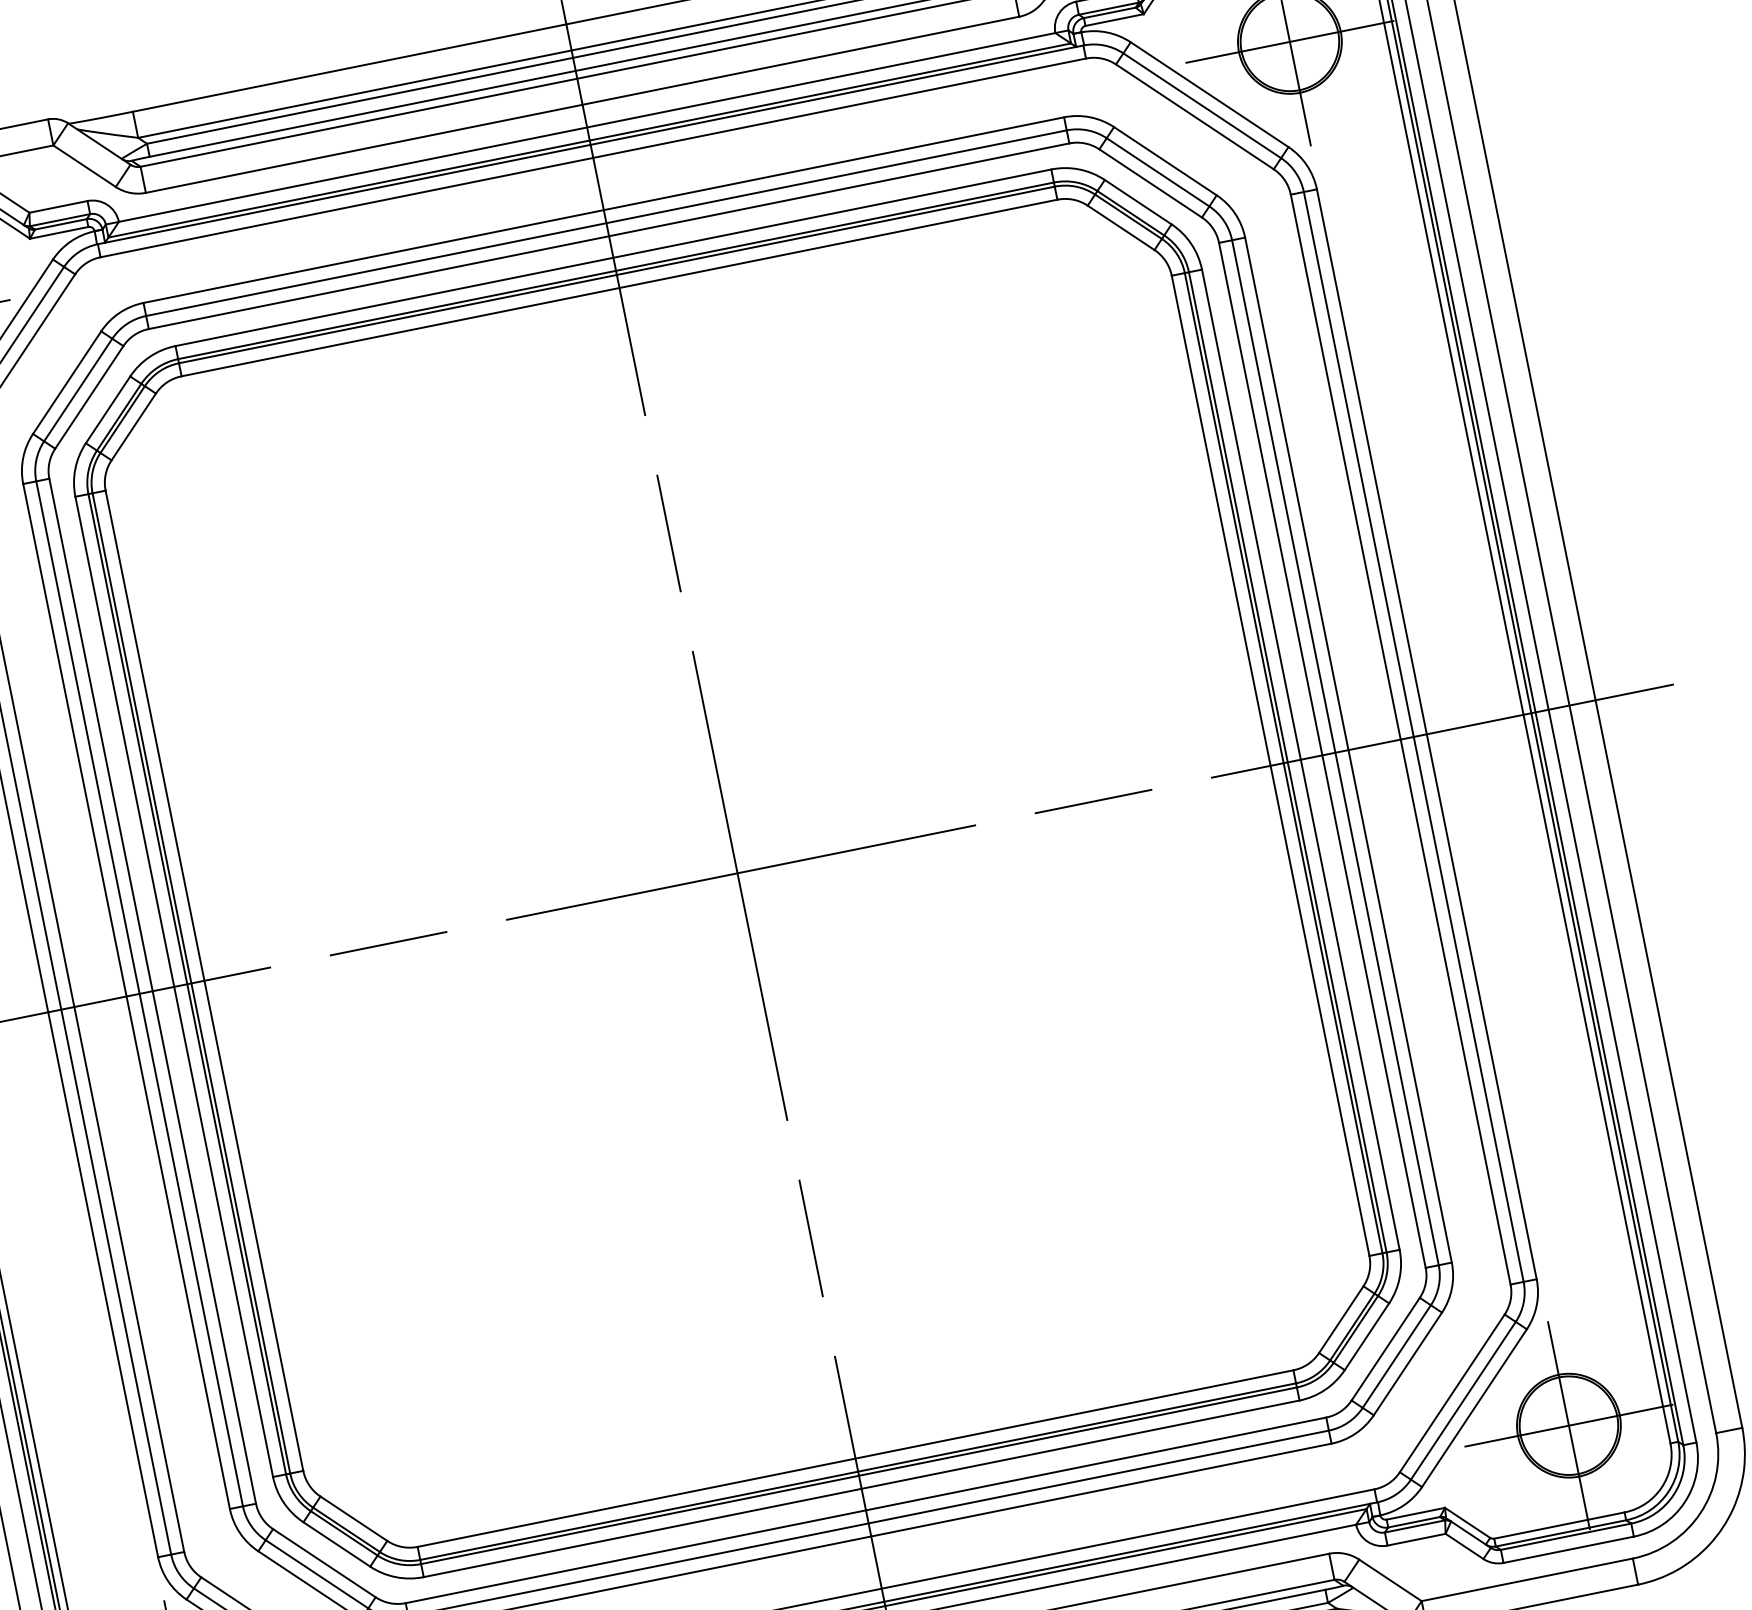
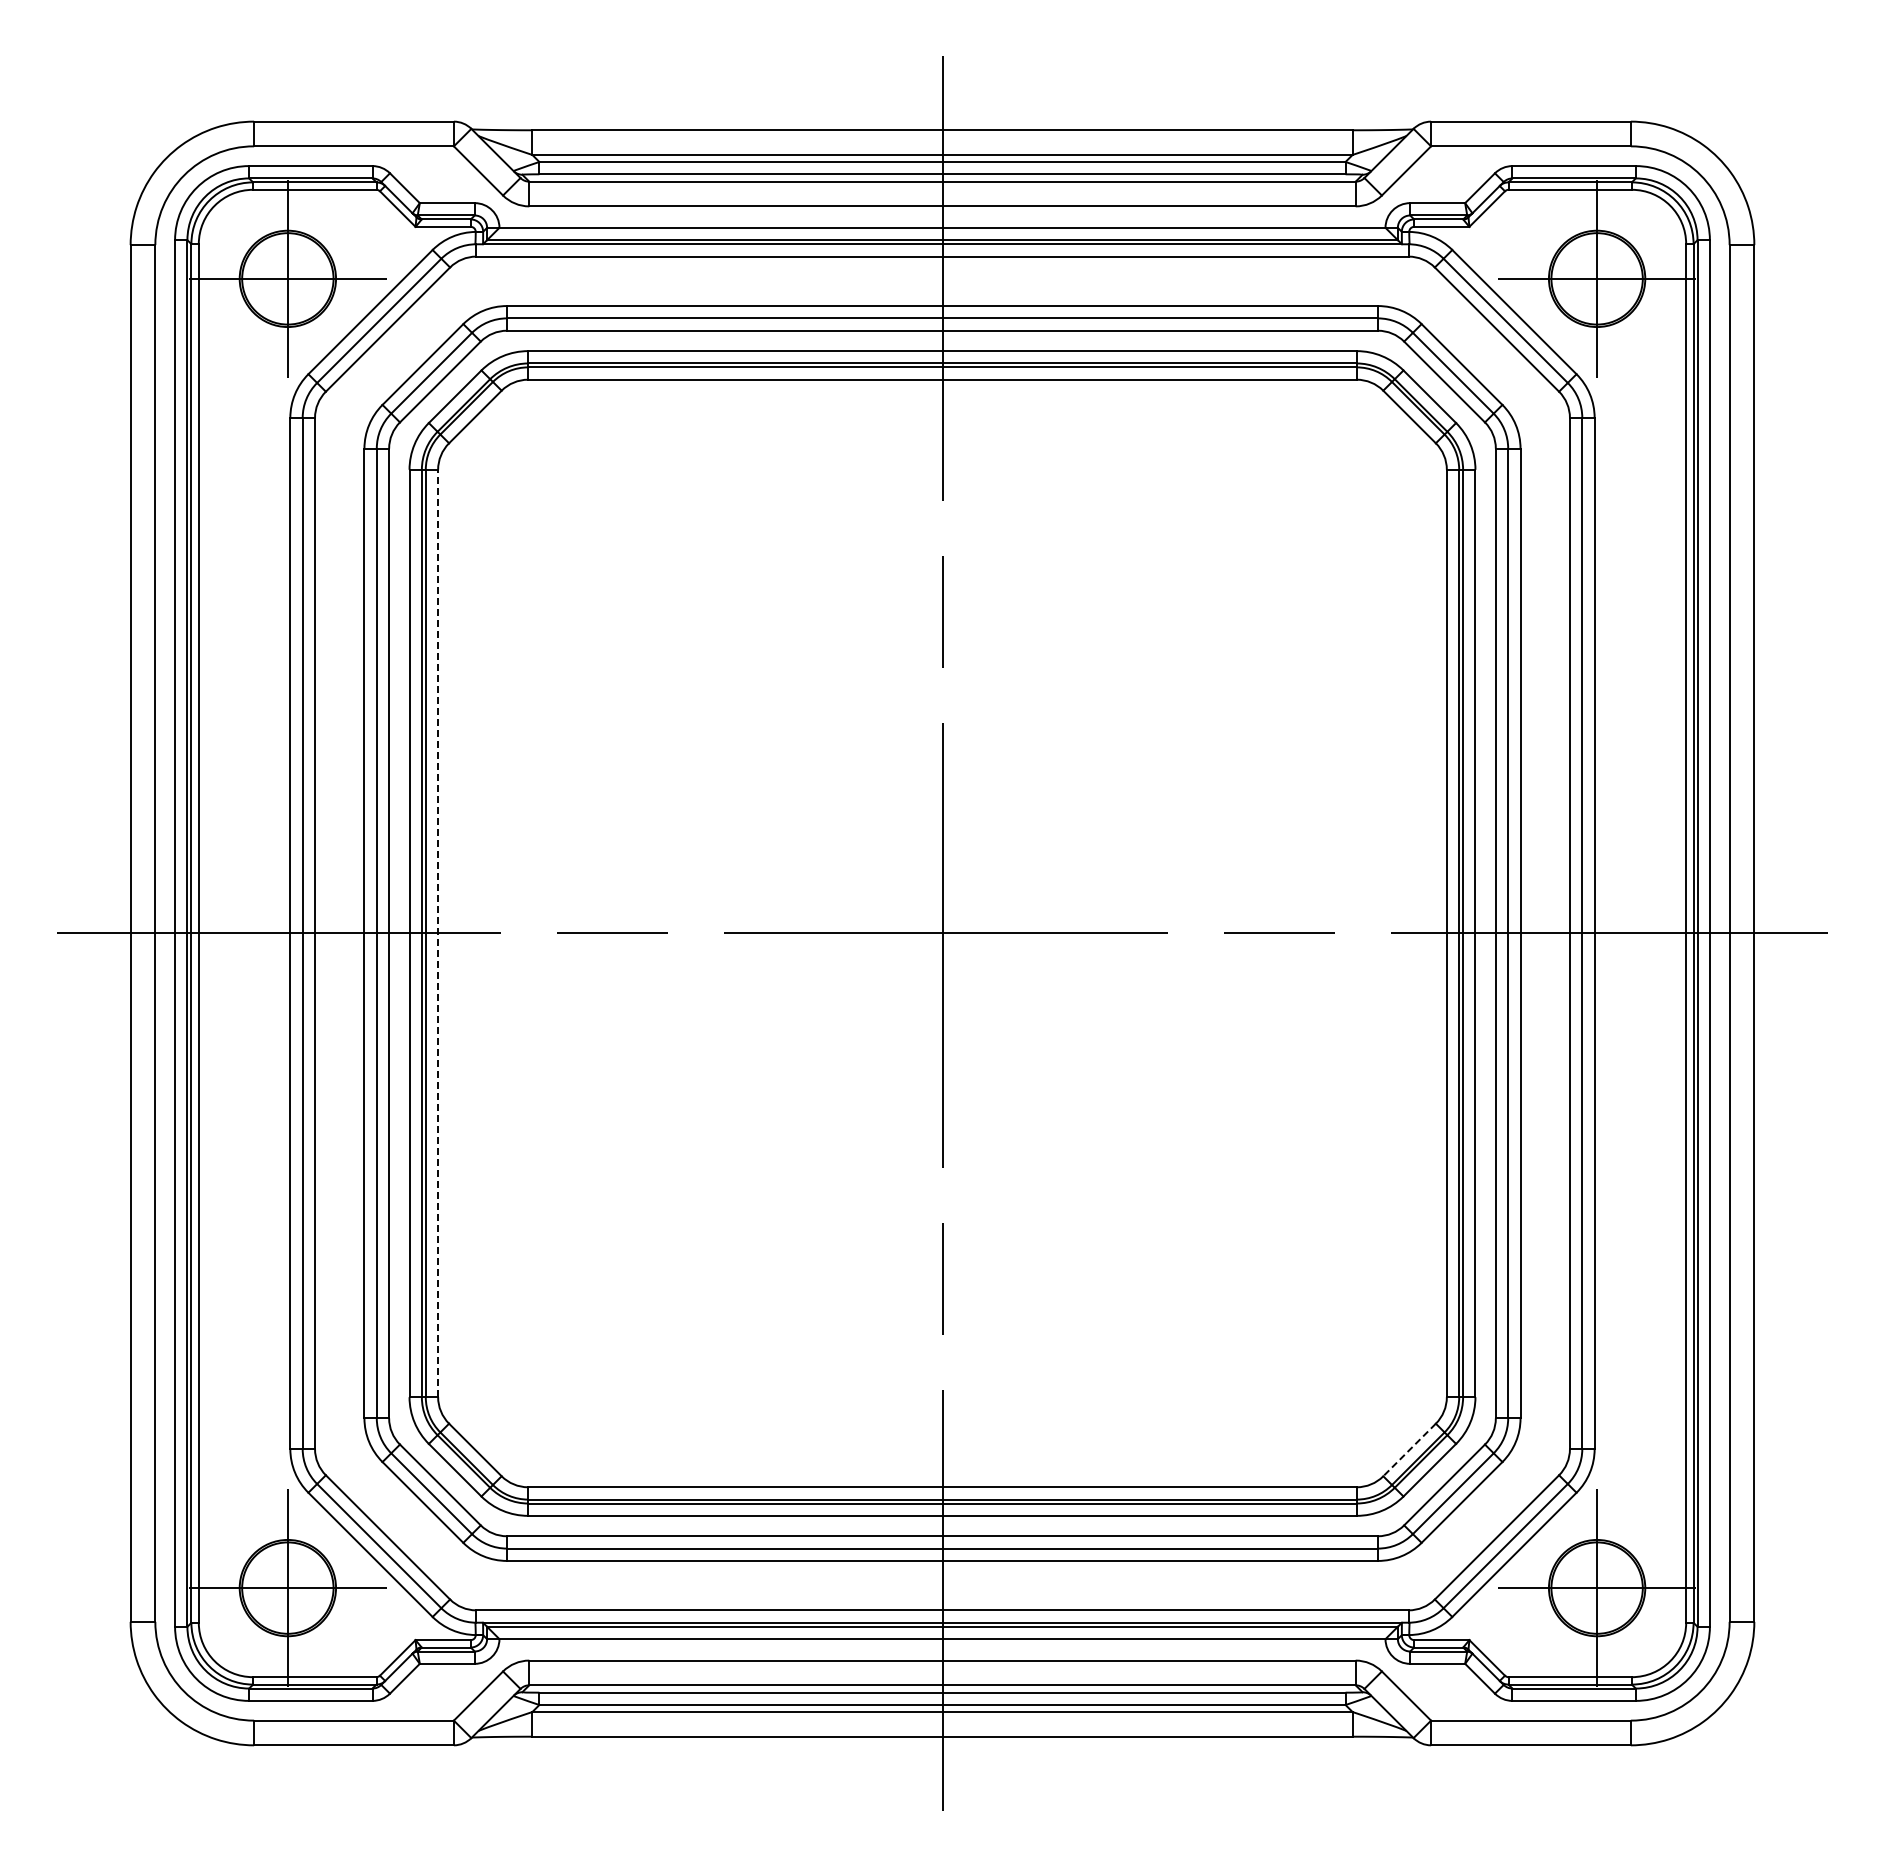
line: (204, 980) -> (438, 933), solid -> dashed
line: (1341, 1320) -> (1409, 1450), solid -> dashed

